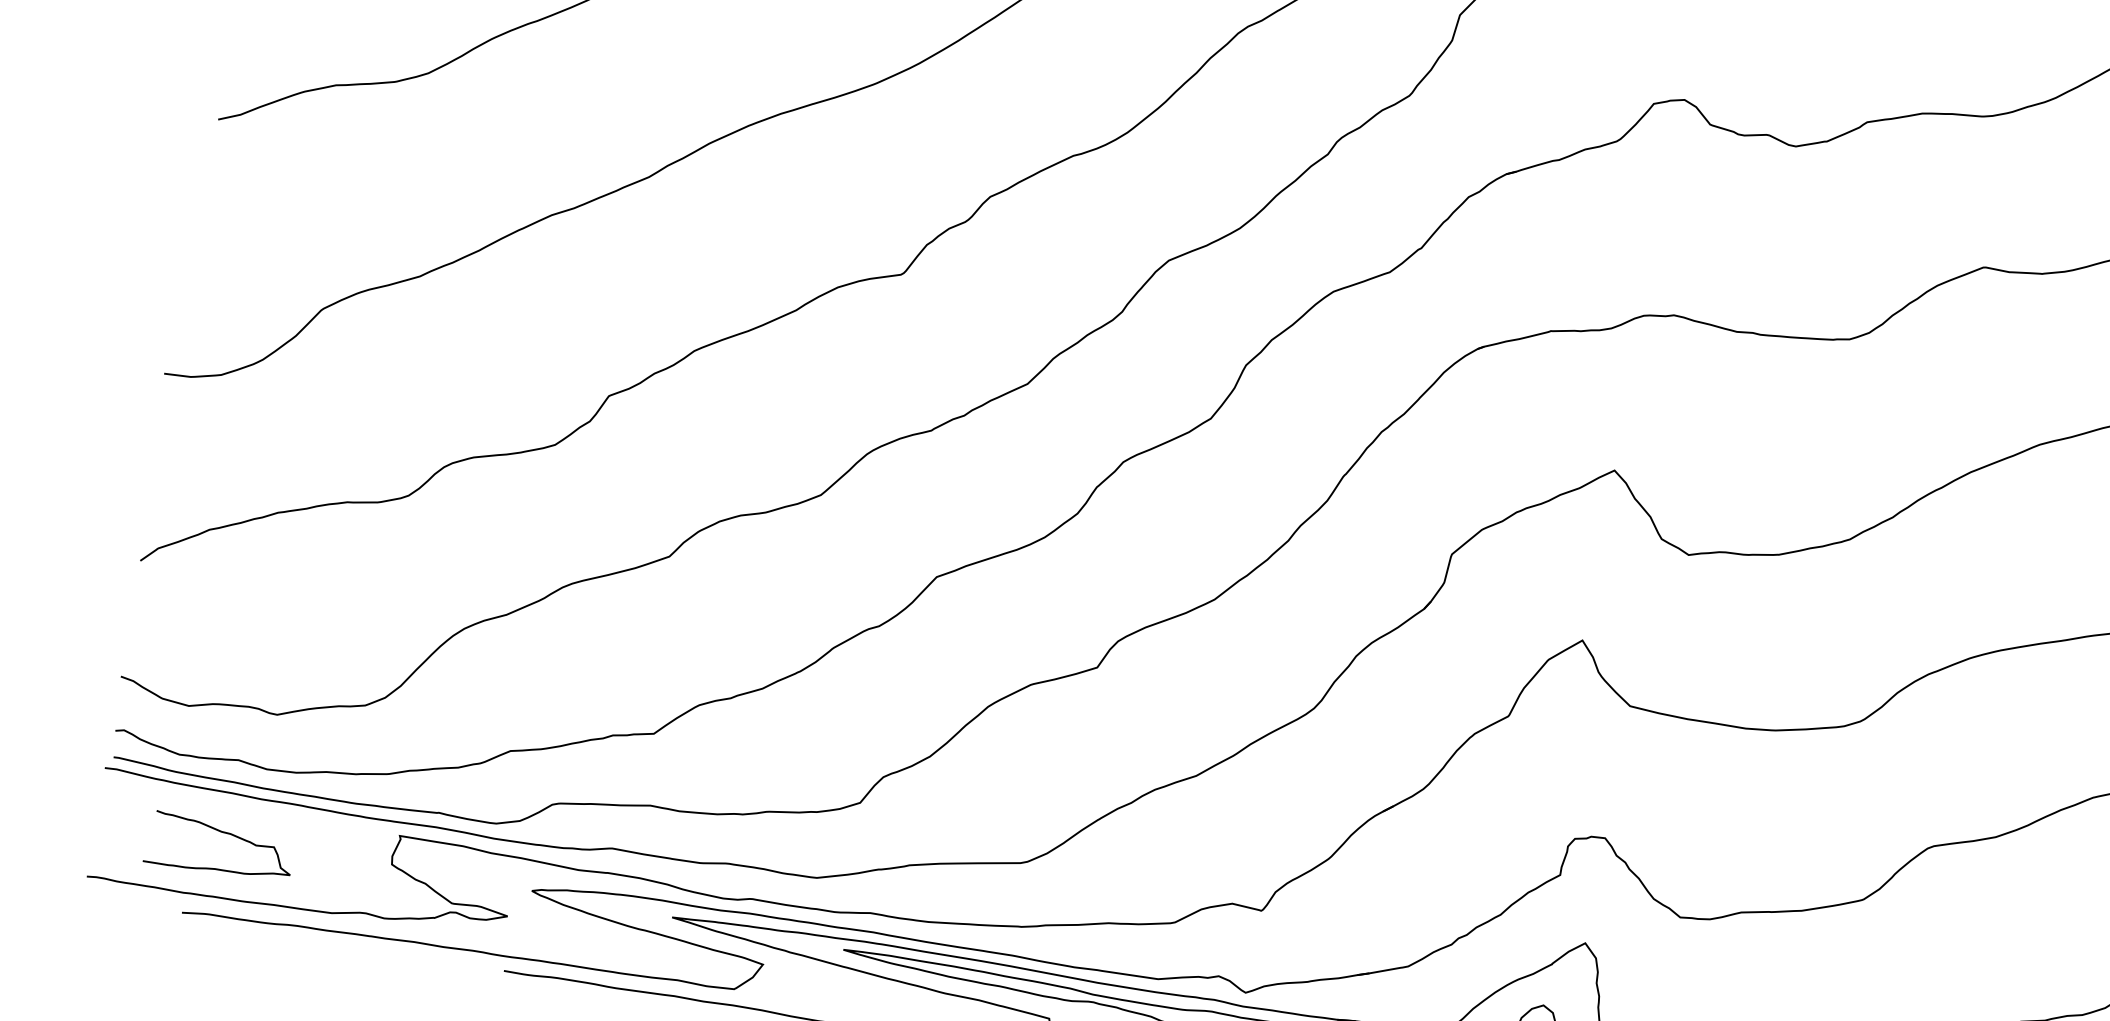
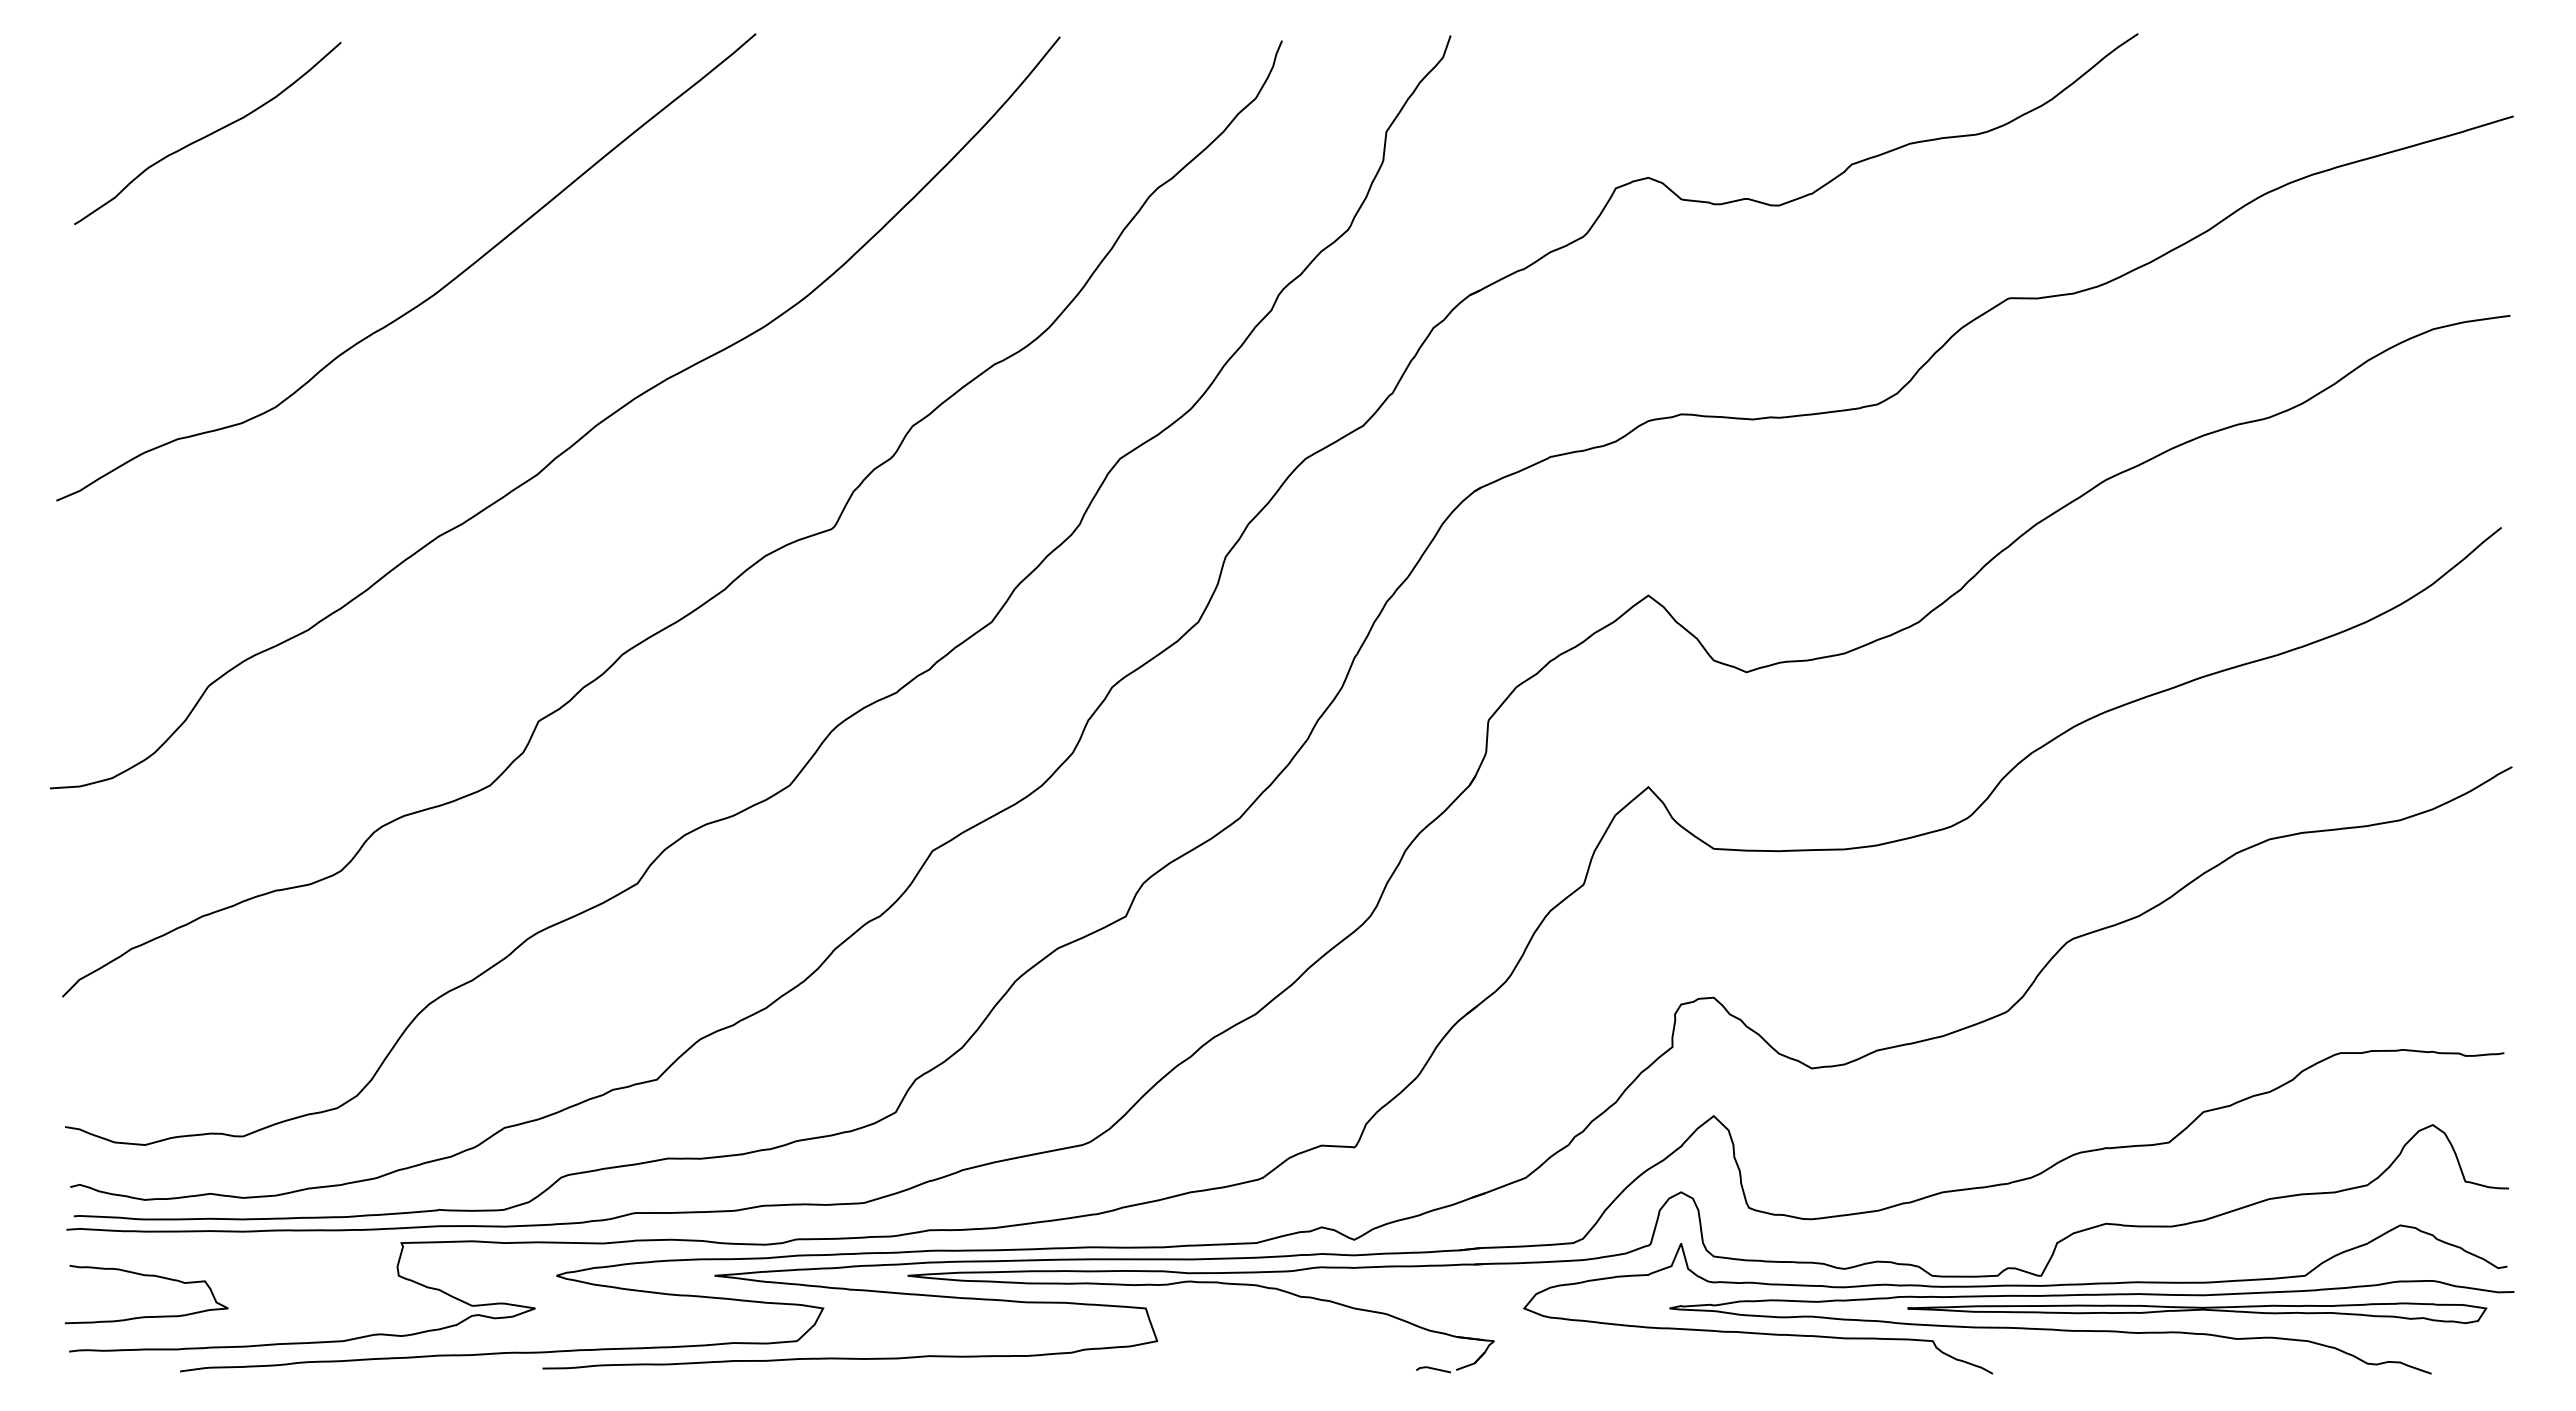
curve: (223, 833) -> (146, 1276), moved

